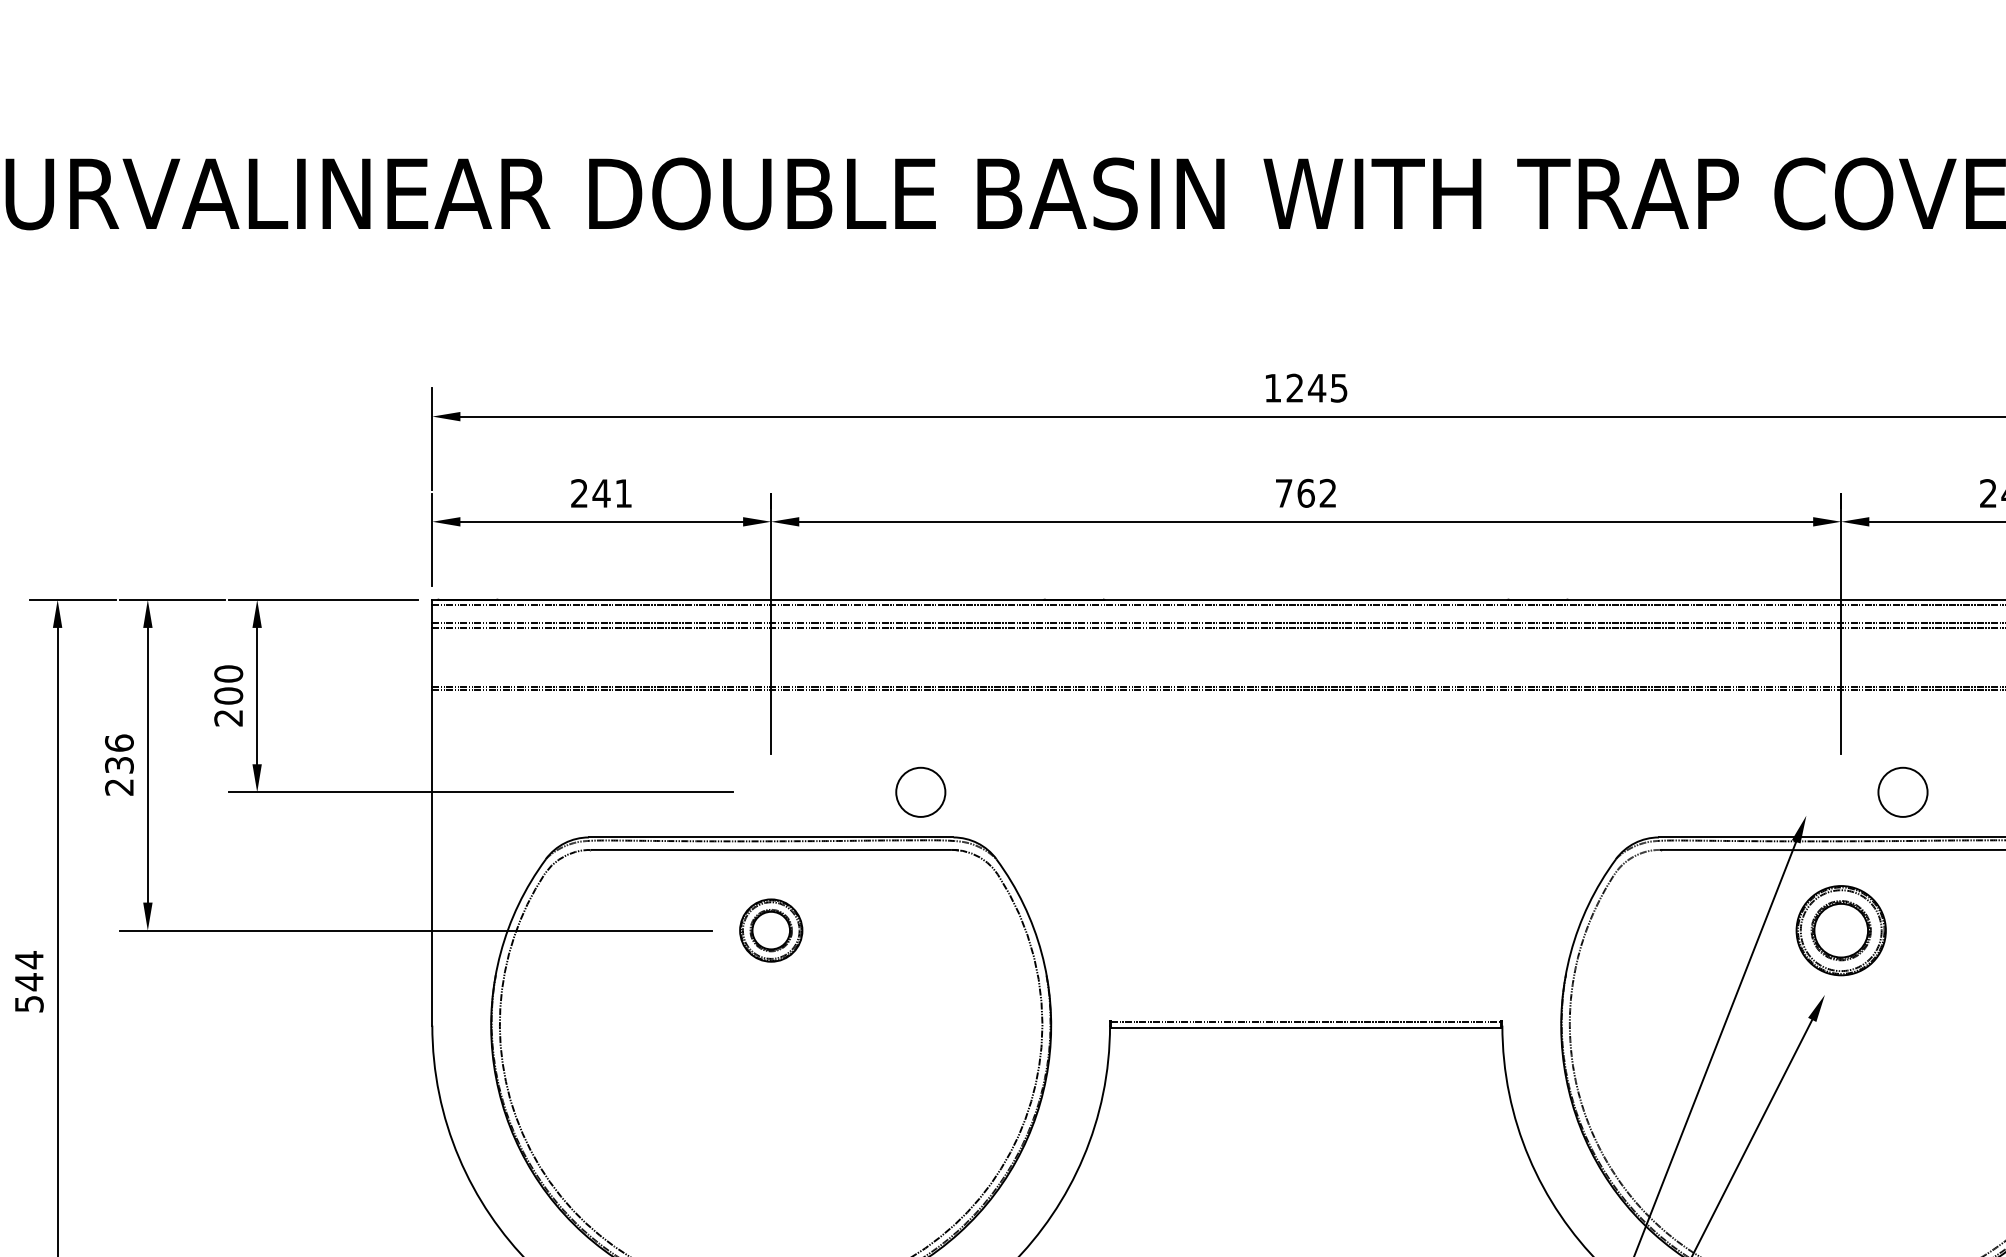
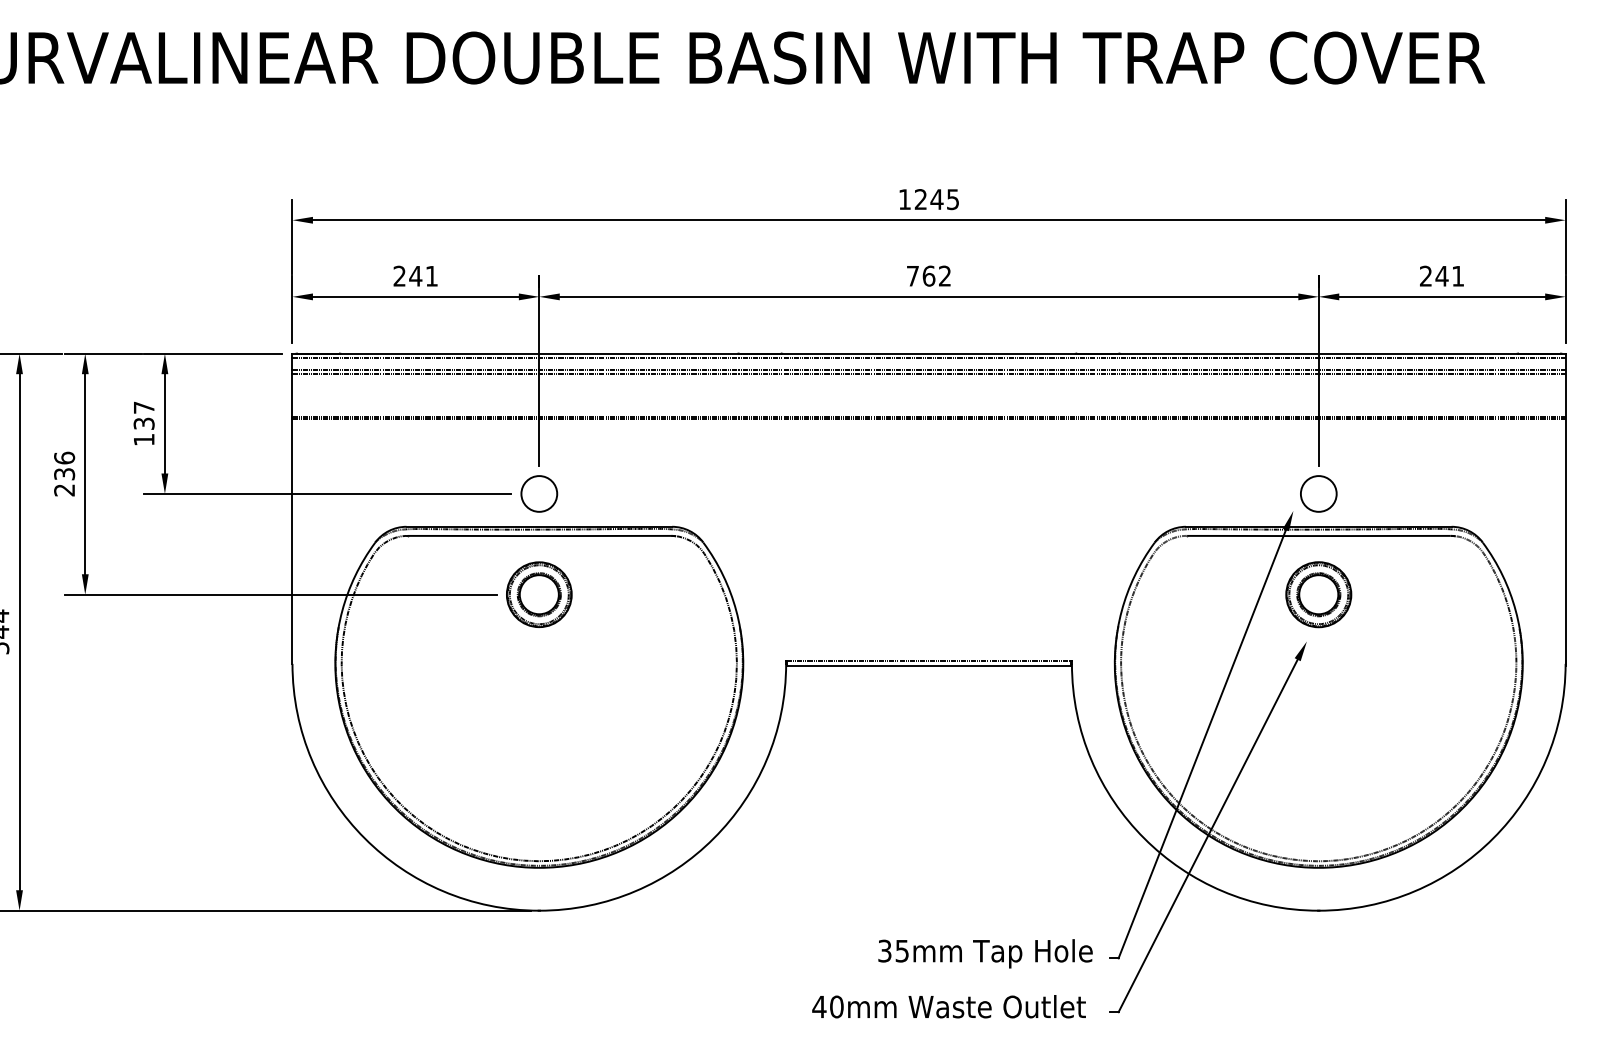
text: (227, 695) -> (143, 423), 200 -> 137
circle: (921, 791) -> (539, 493), moved
circle: (1902, 791) -> (1318, 493), moved
part: (771, 930) -> (539, 594), size x1.43

